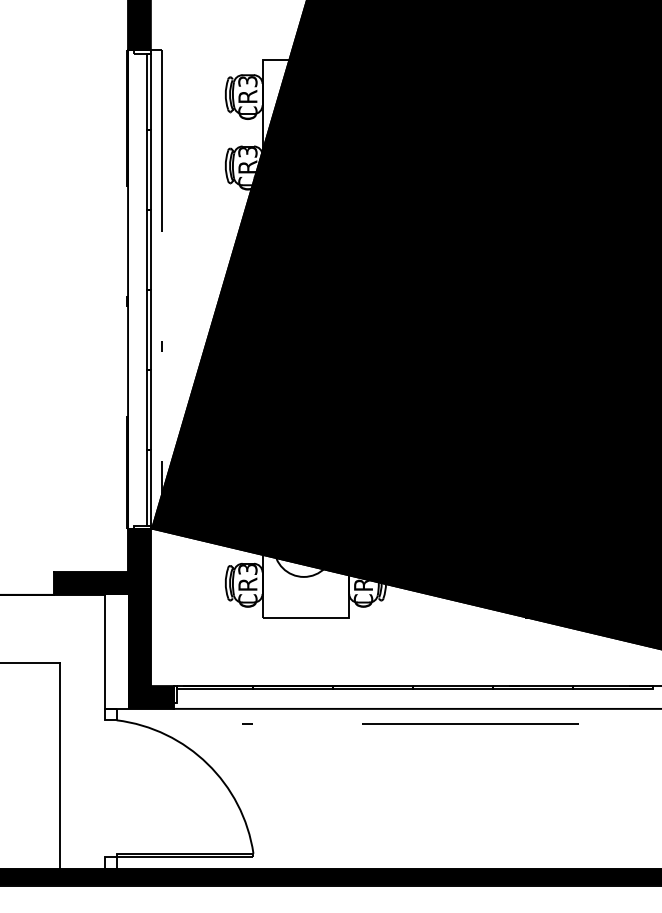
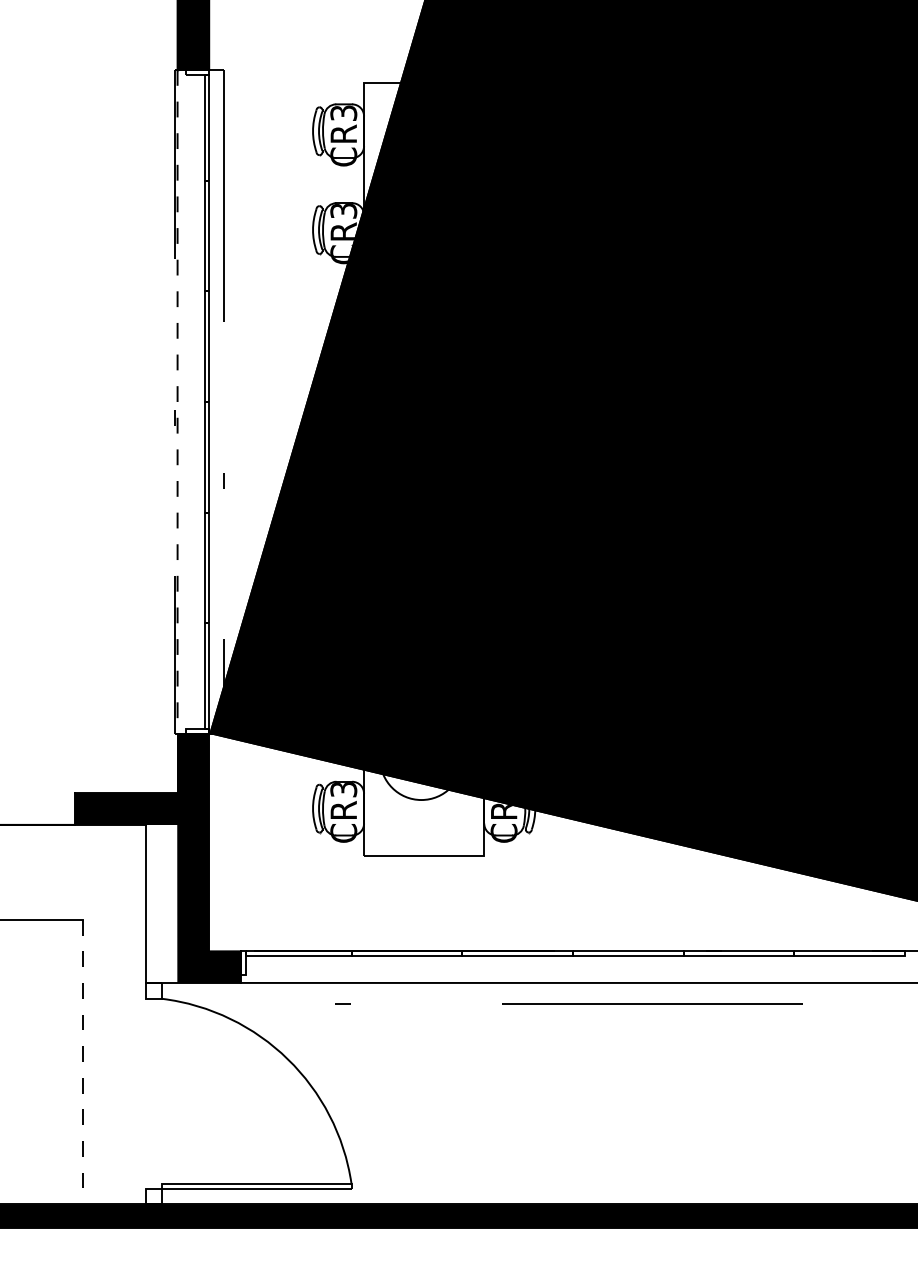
line: (128, 290) -> (178, 402), solid -> dashed
line: (59, 765) -> (82, 1061), solid -> dashed

